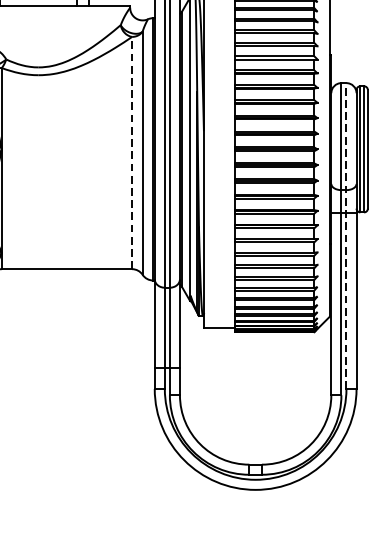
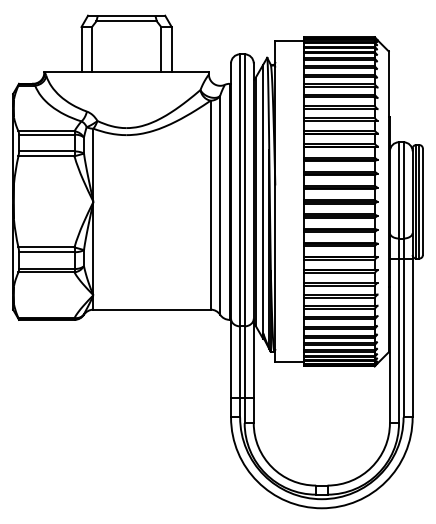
line: (131, 152) -> (210, 204), dashed -> solid
line: (346, 235) -> (403, 279), dashed -> solid

